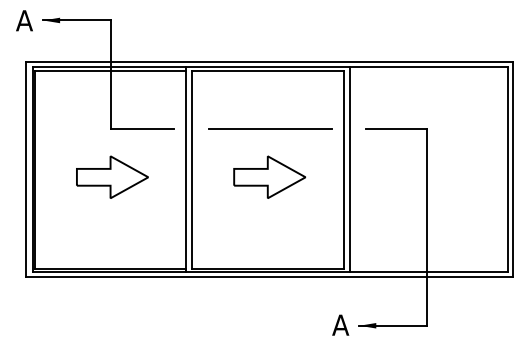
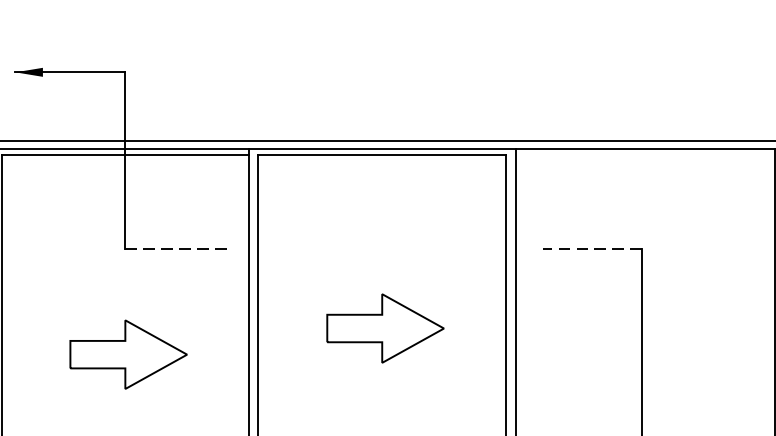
line: (142, 128) -> (177, 248), solid -> dashed
line: (270, 128) -> (386, 248), removed
line: (396, 128) -> (592, 248), solid -> dashed
part: (112, 176) -> (128, 353), moved

